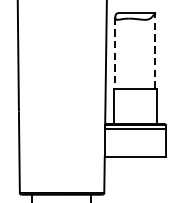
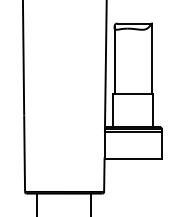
line: (155, 50) -> (152, 58), dashed -> solid
line: (115, 52) -> (114, 60), dashed -> solid

